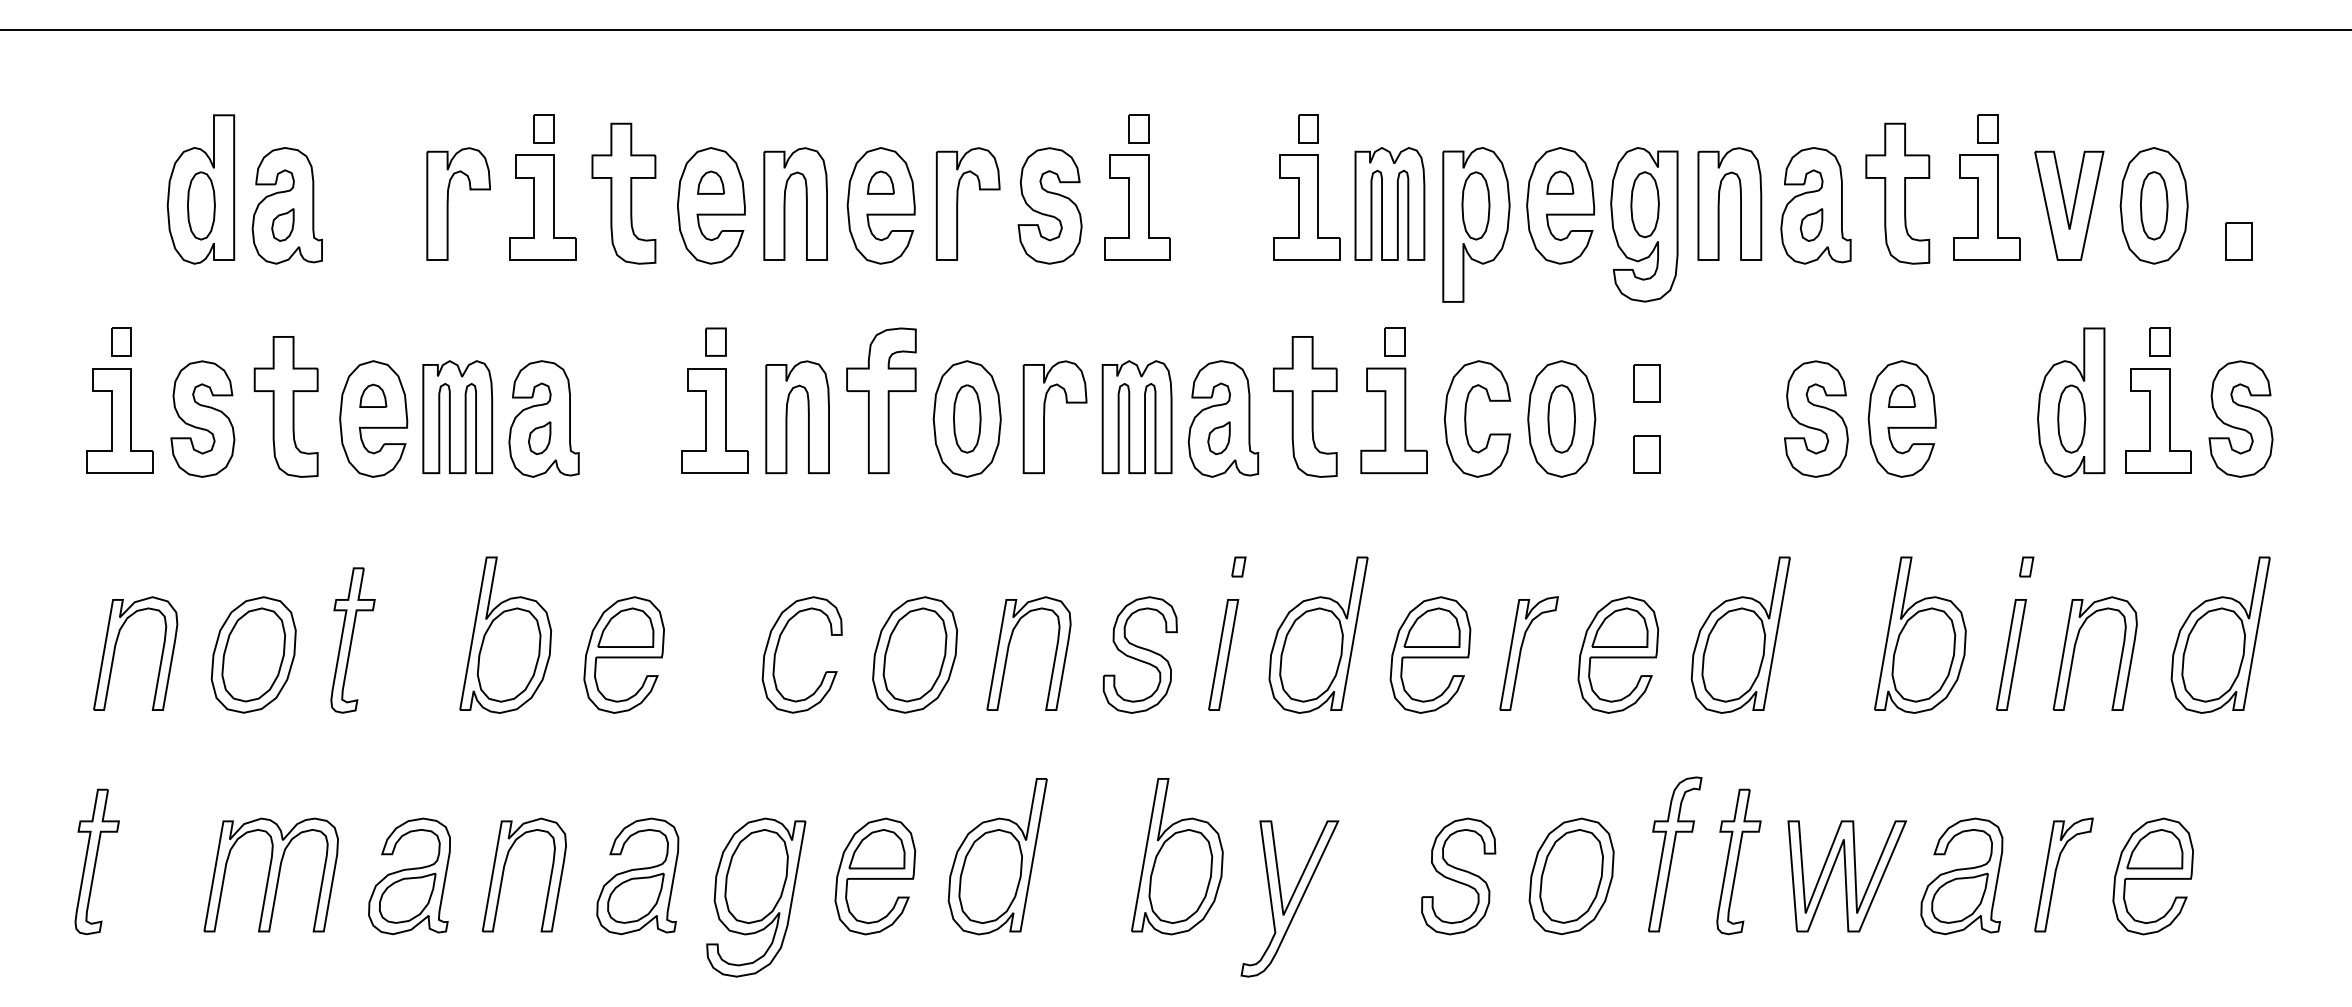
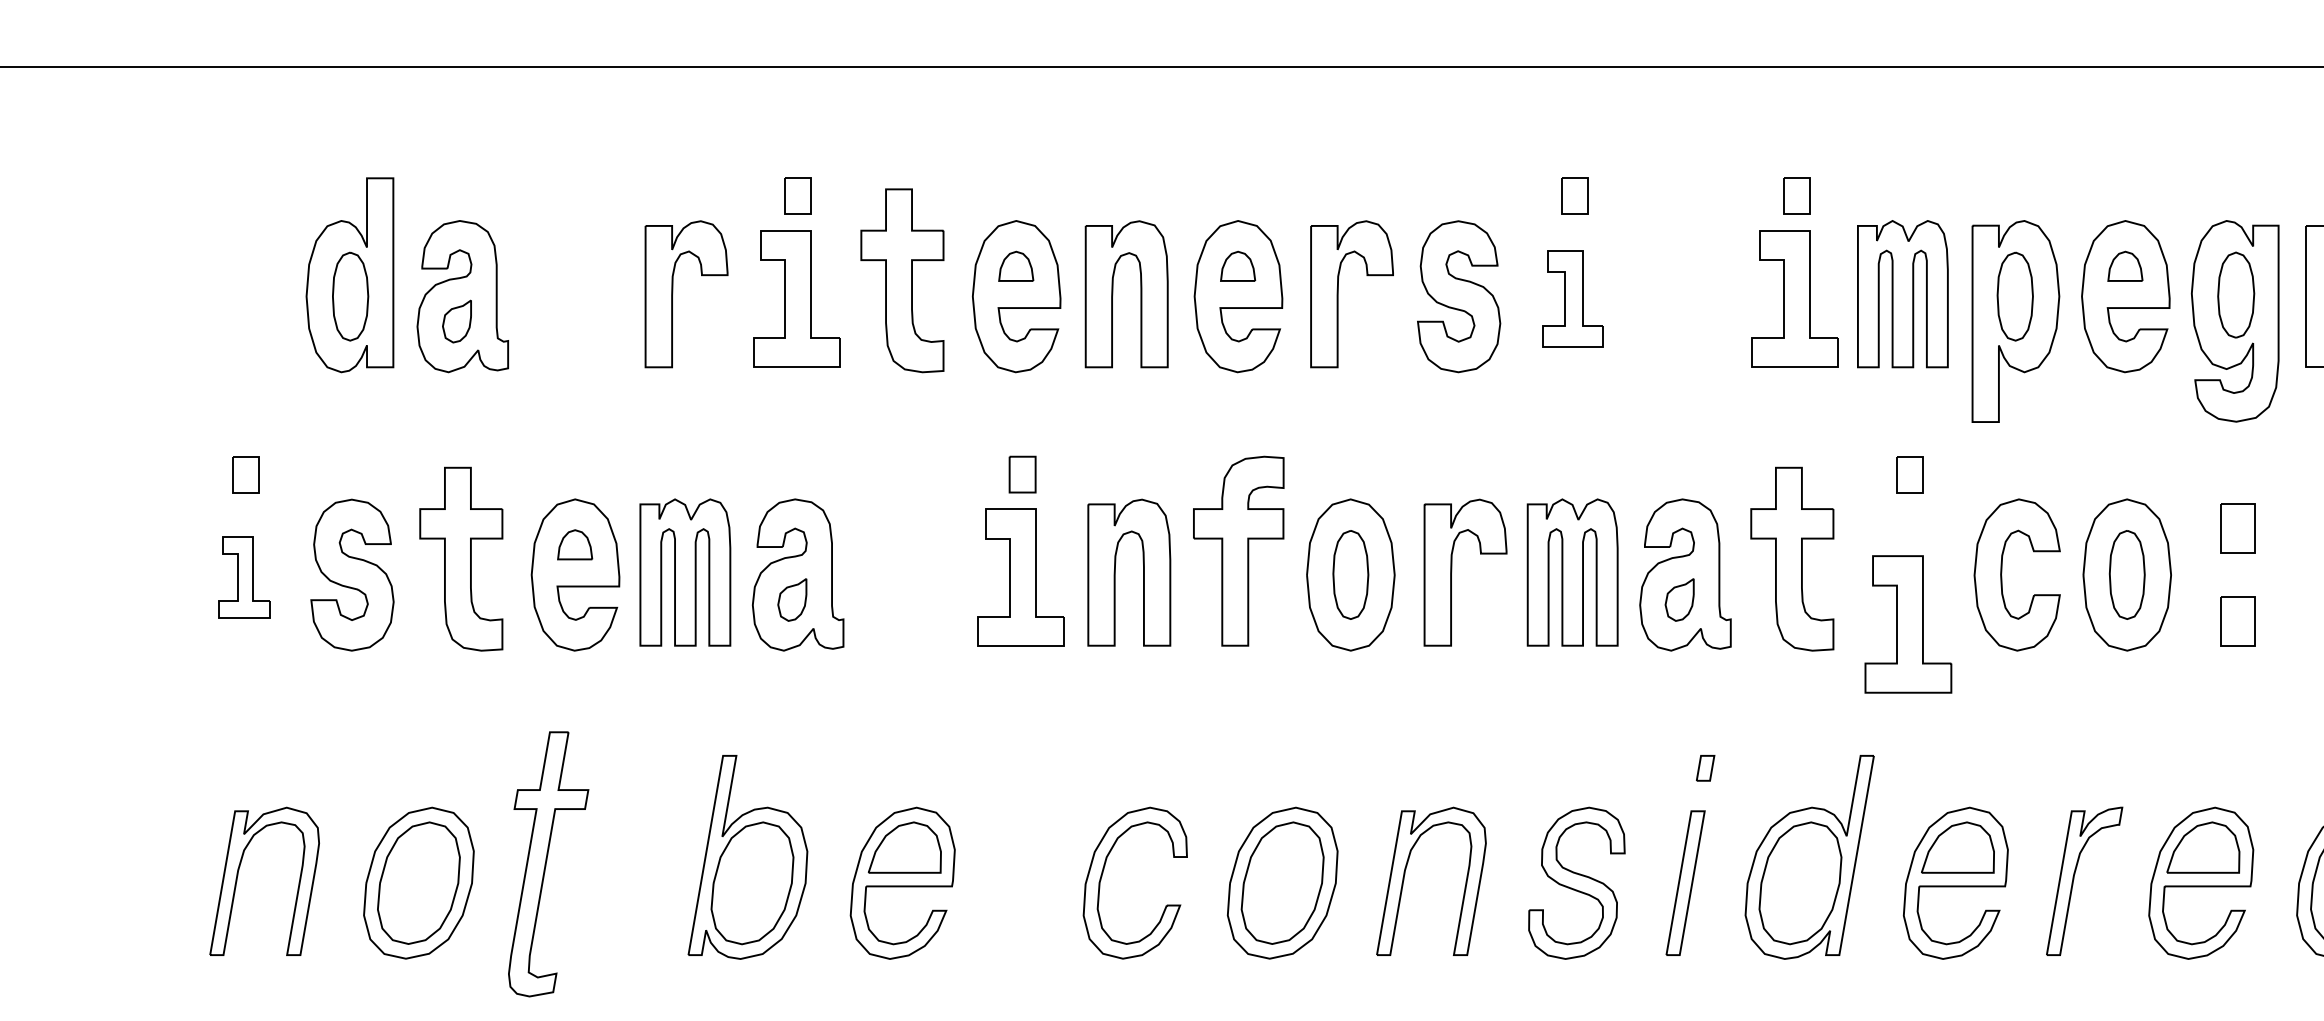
part: (1137, 207) -> (1573, 298), size x0.7
part: (119, 420) -> (243, 576), size x0.6
part: (1393, 420) -> (1907, 623), moved
part: (352, 640) -> (547, 864), size x1.4

